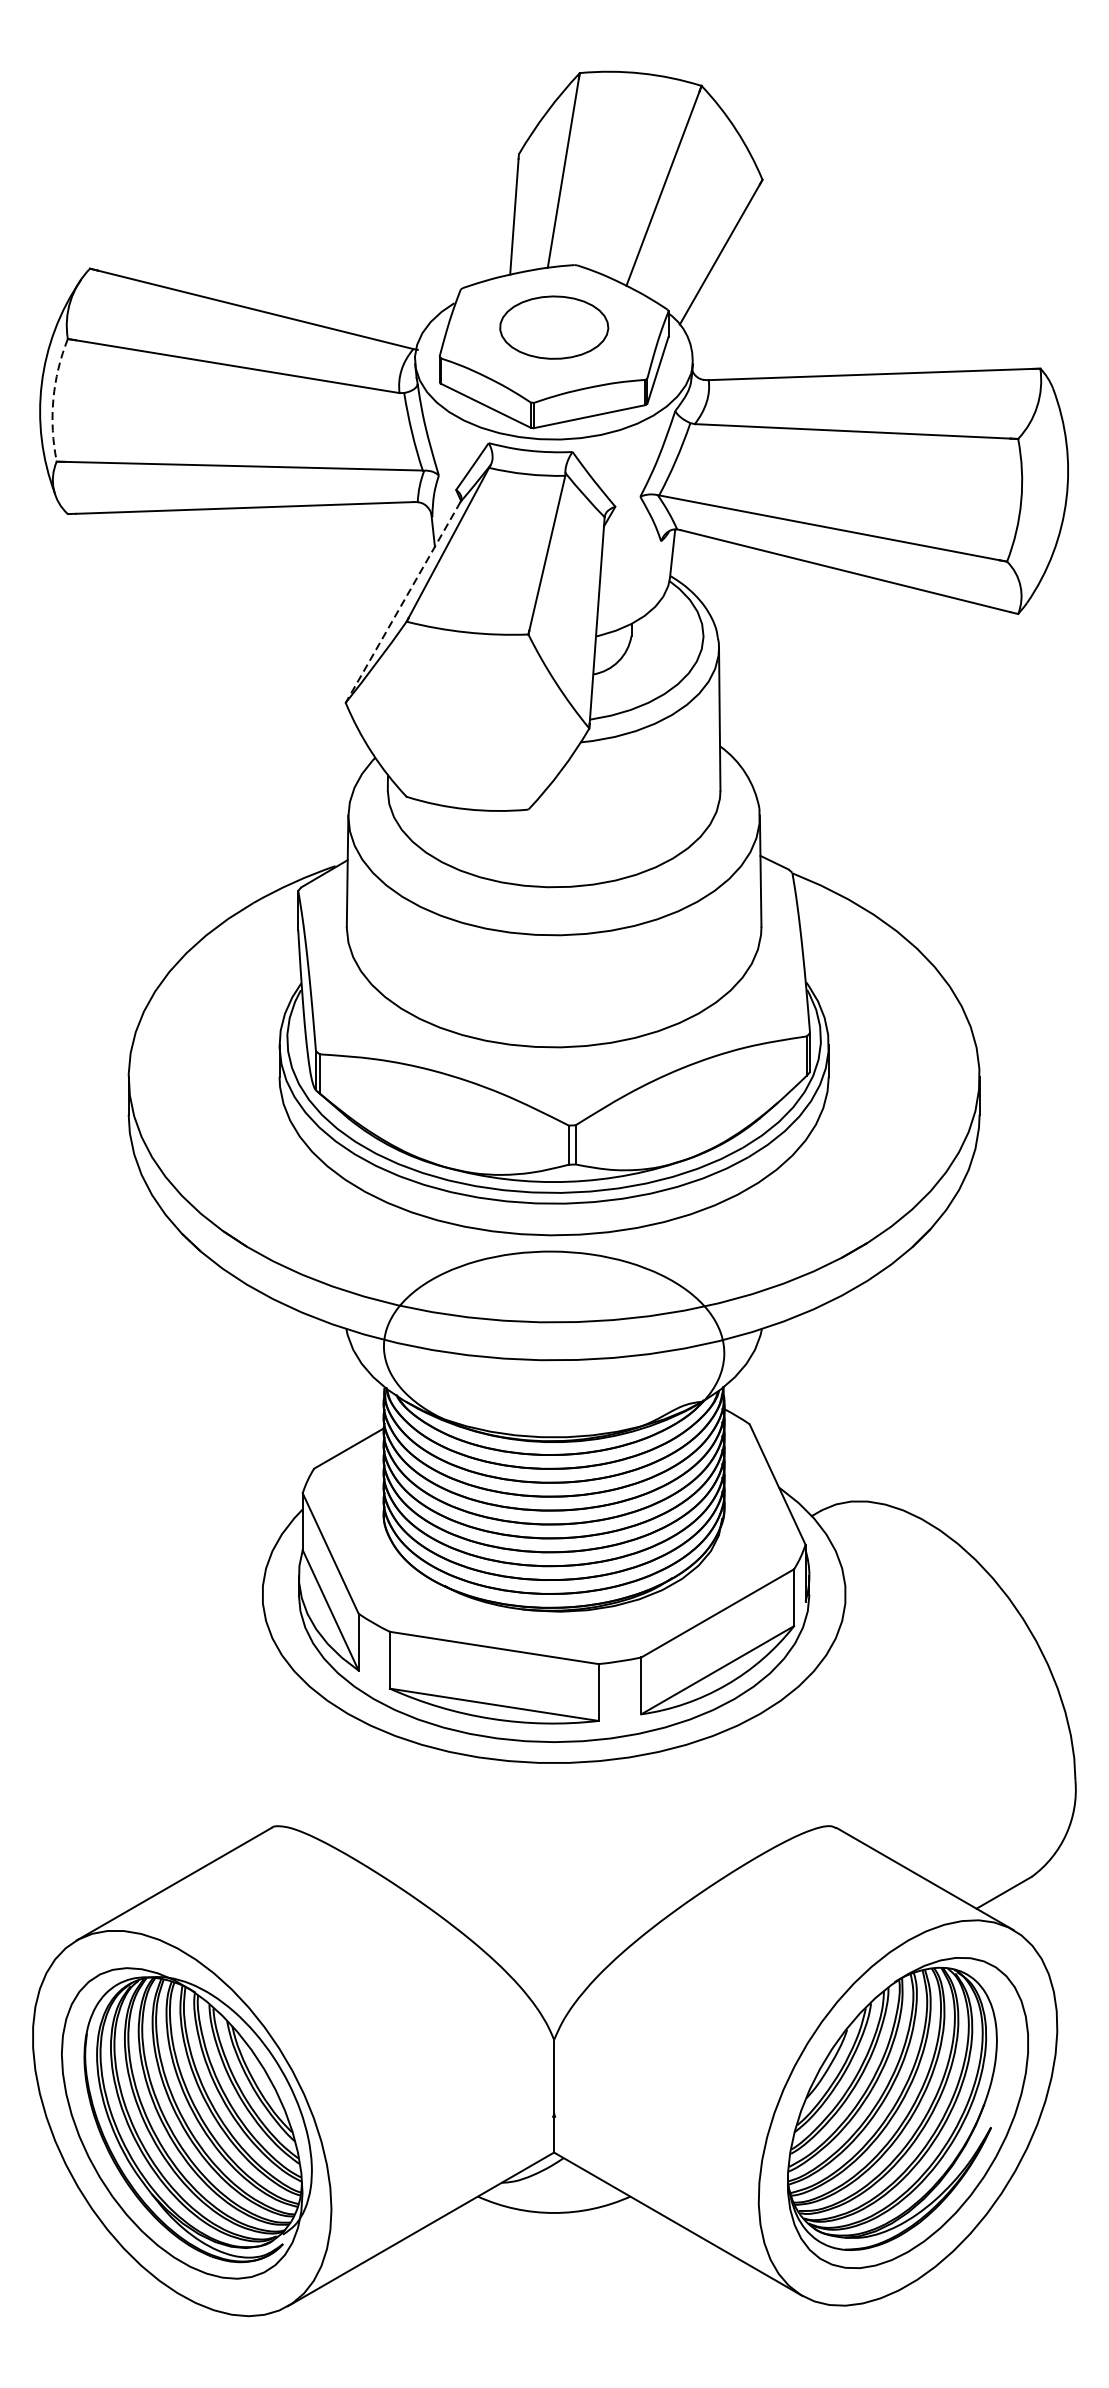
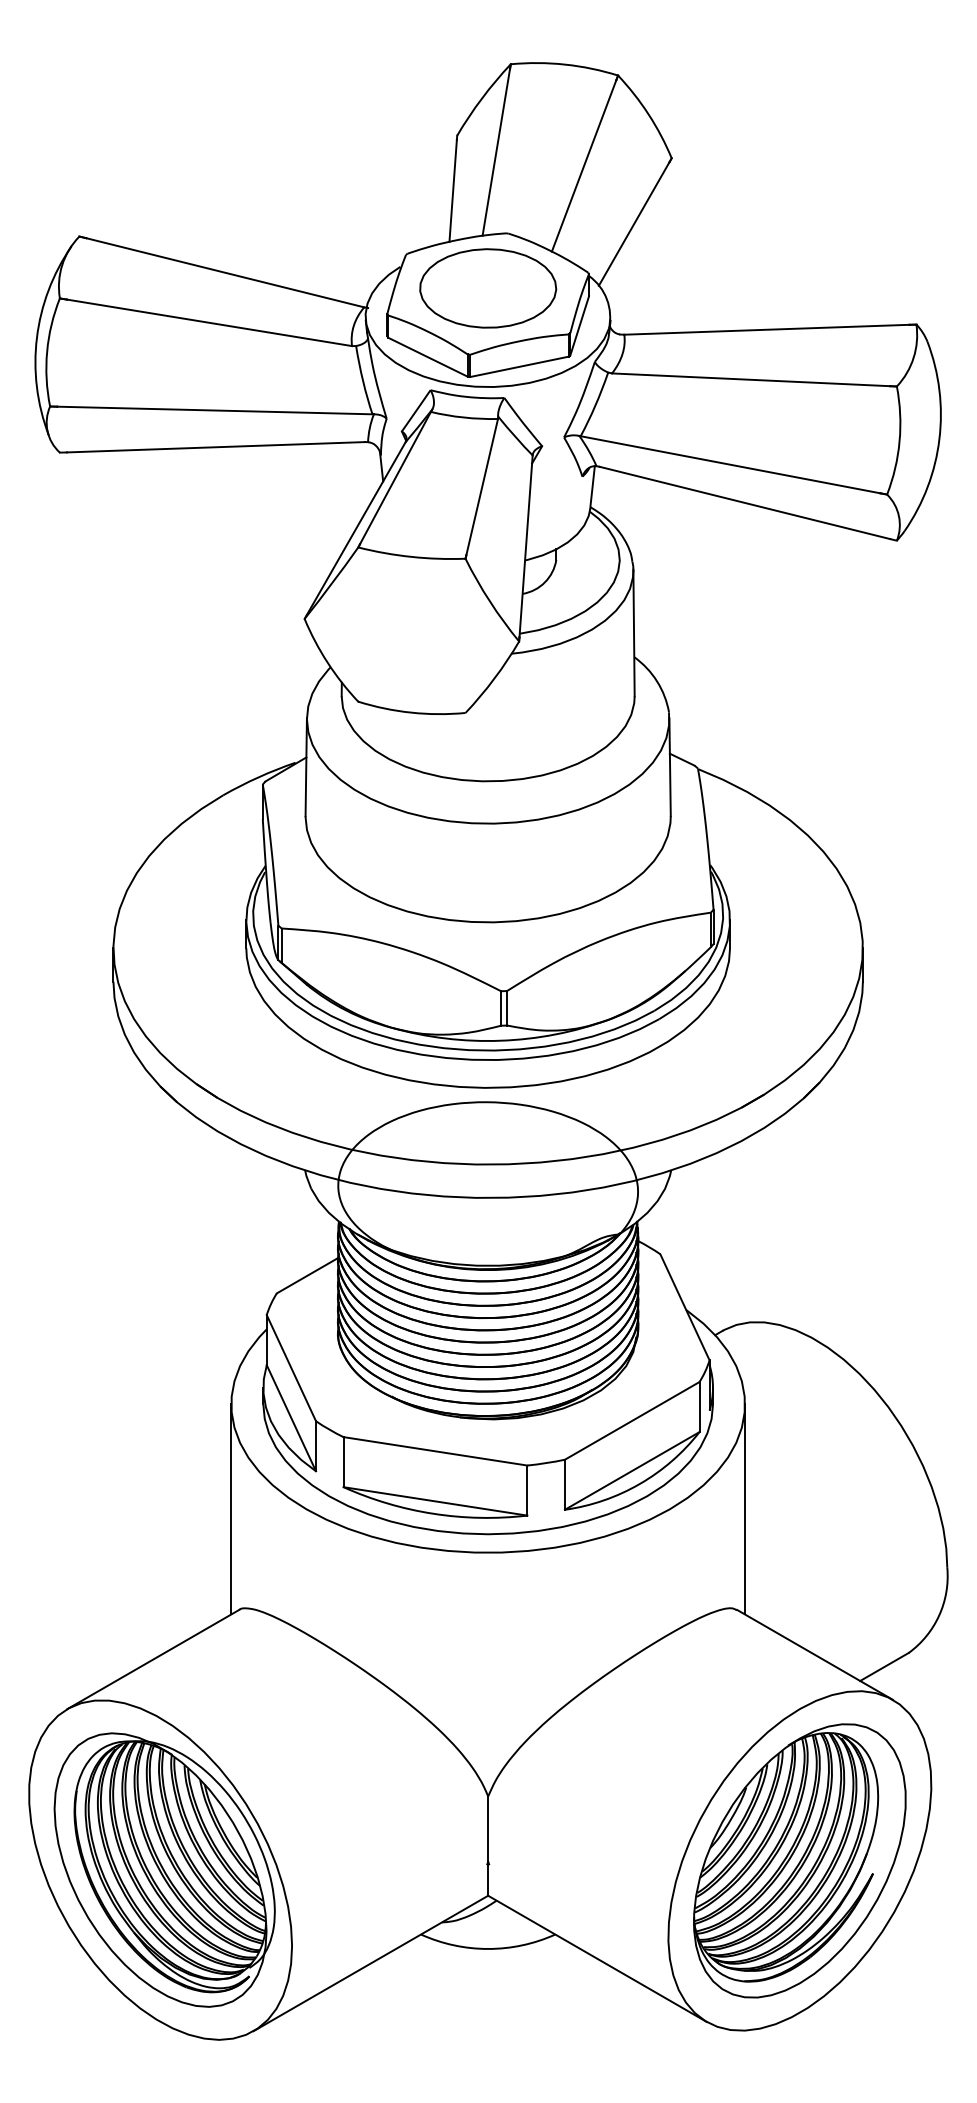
part: (554, 327) -> (488, 288), size x1.43
arc: (53, 399) -> (47, 351), dashed -> solid
line: (404, 600) -> (356, 528), dashed -> solid
line: (262, 1714) -> (231, 1509), added
line: (846, 1714) -> (745, 1509), added

